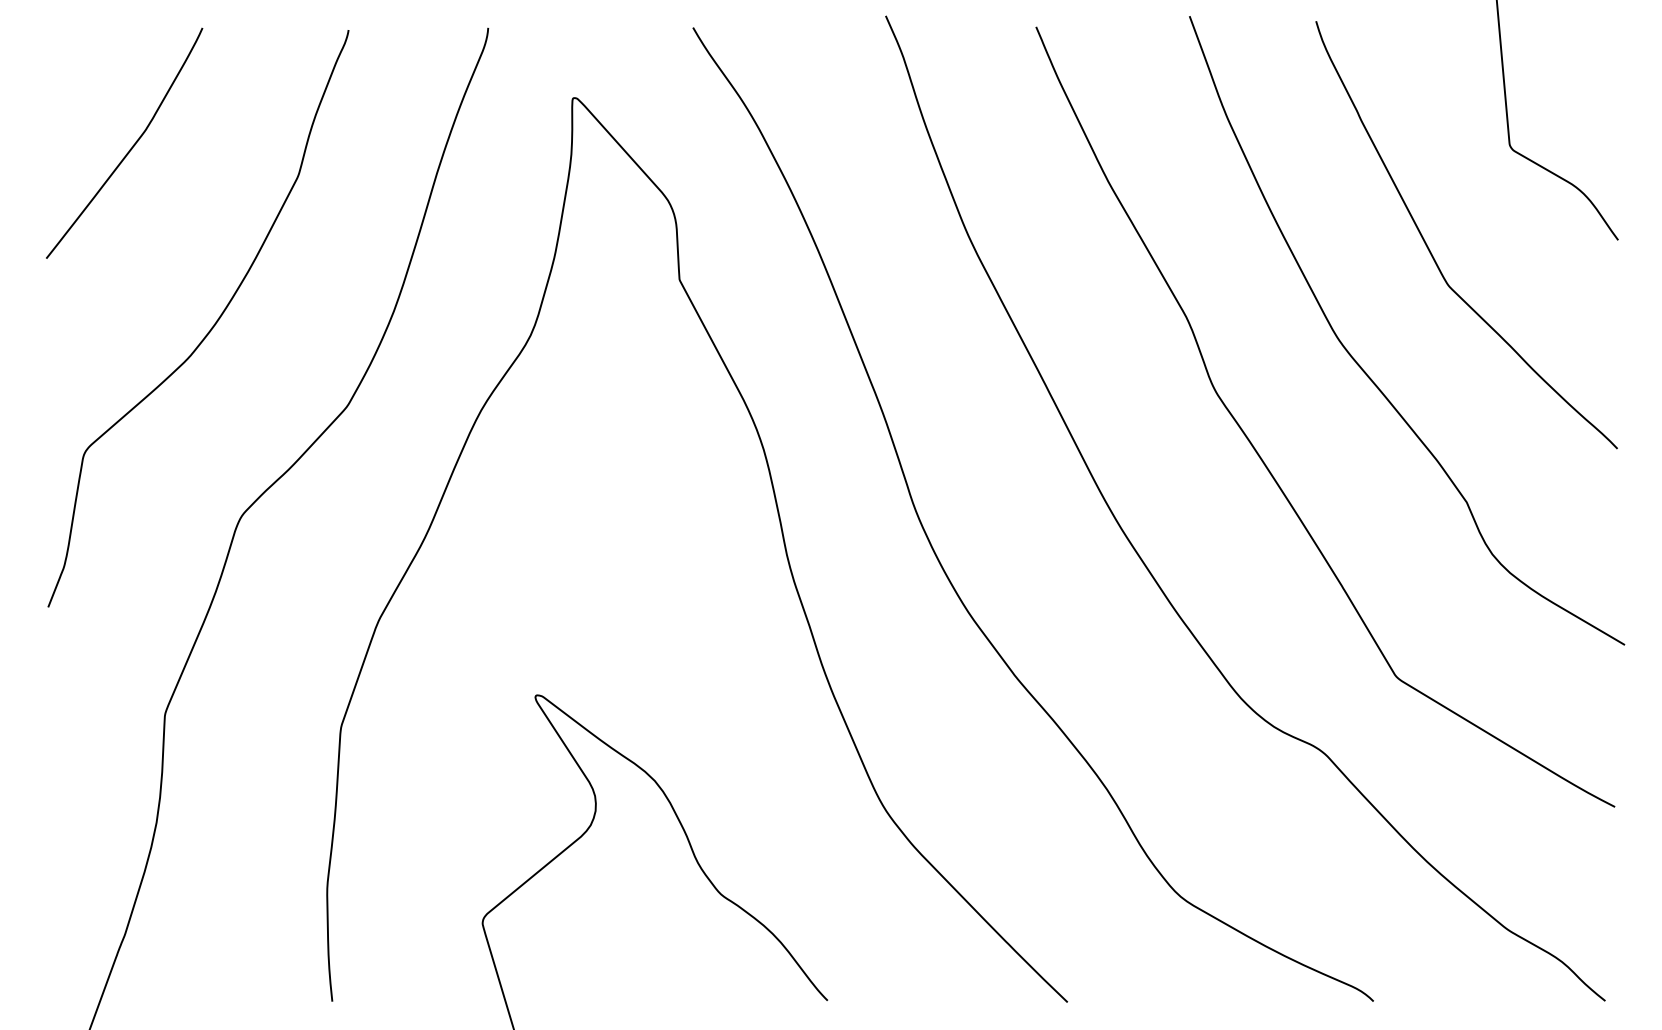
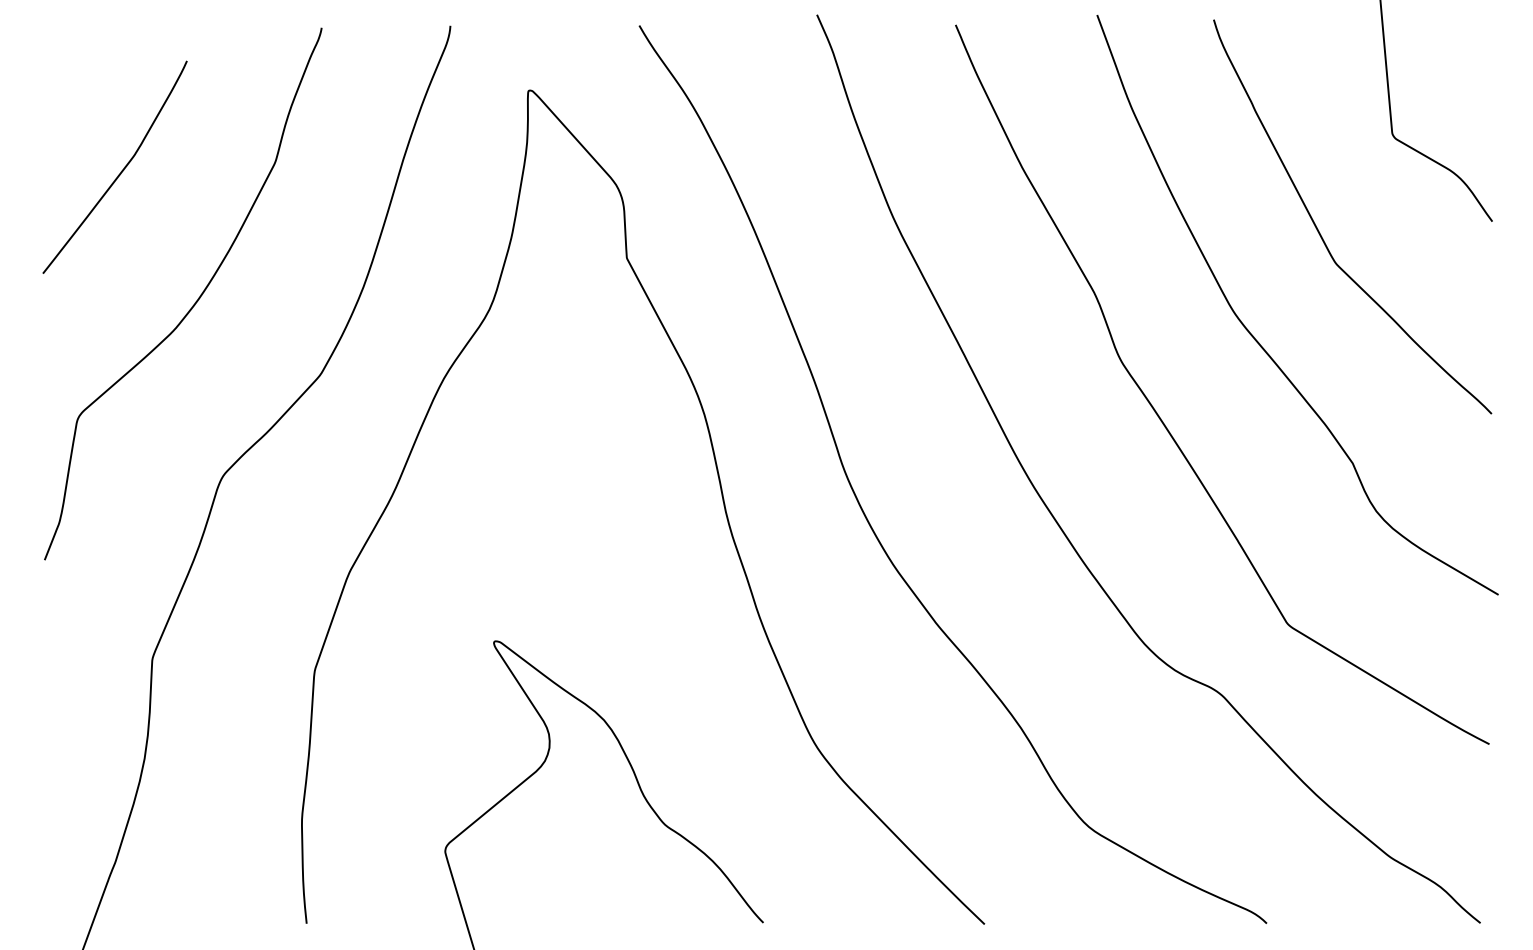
curve: (130, 148) -> (120, 172), moved

